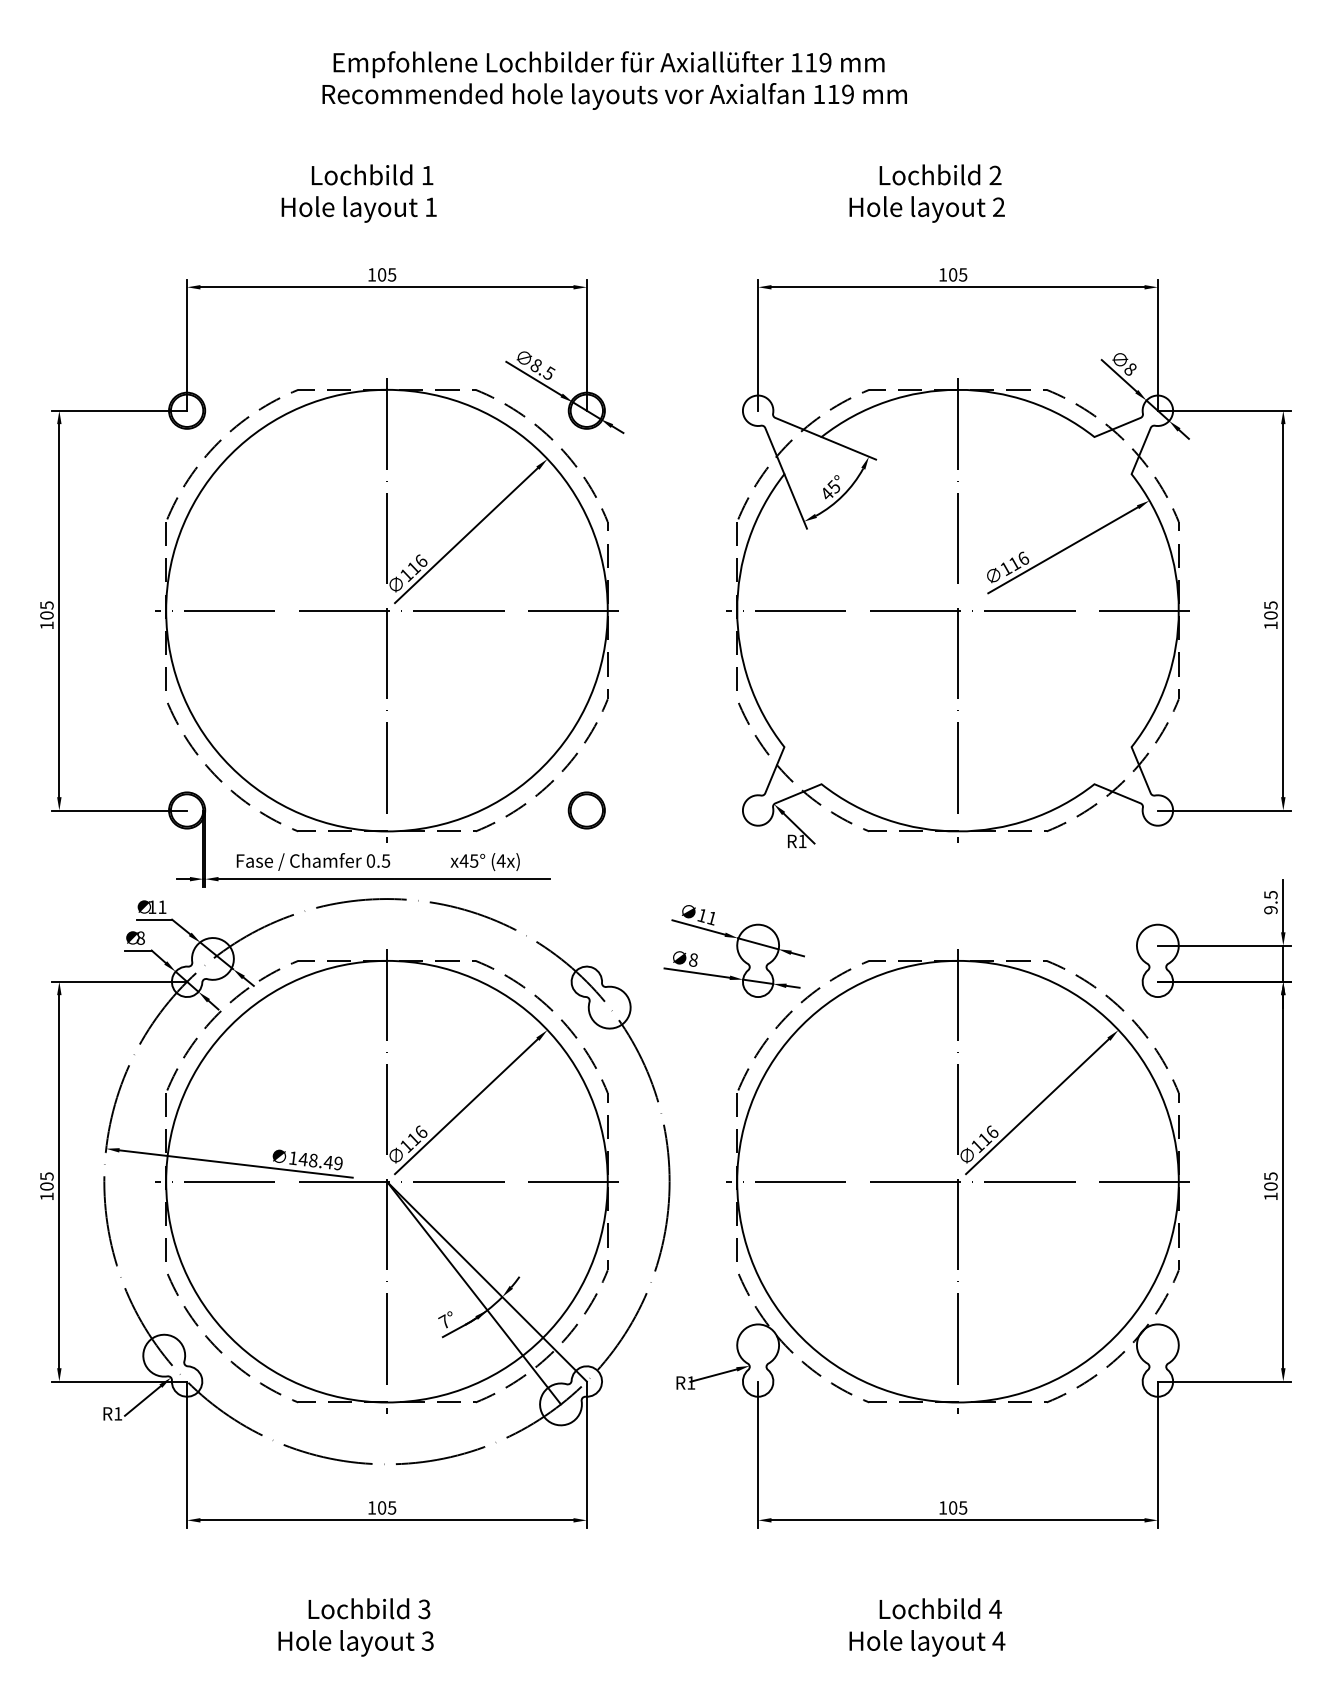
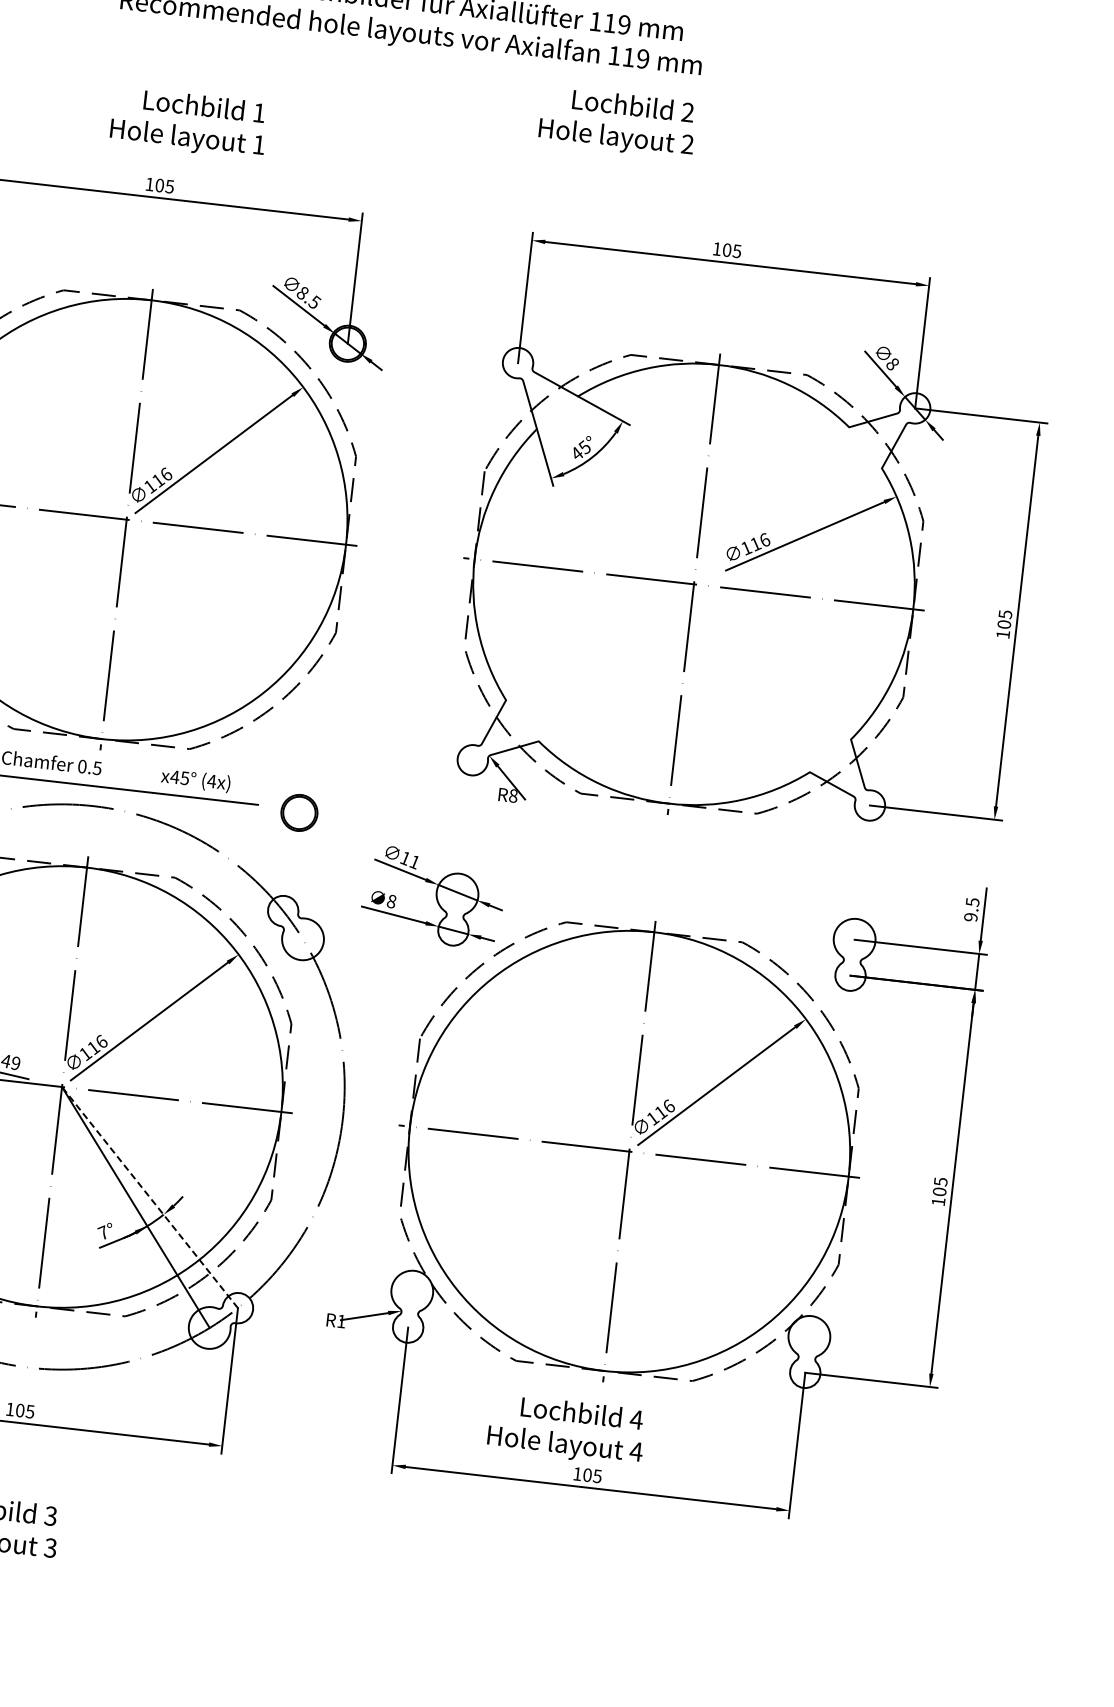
text: (358, 193) -> (188, 123), moved
text: (926, 193) -> (617, 122), moved
part: (586, 810) -> (299, 812), moved
text: (802, 841) -> (513, 796), R1 -> R8
line: (486, 1281) -> (149, 1197), solid -> dashed
text: (927, 1627) -> (566, 1430), moved

